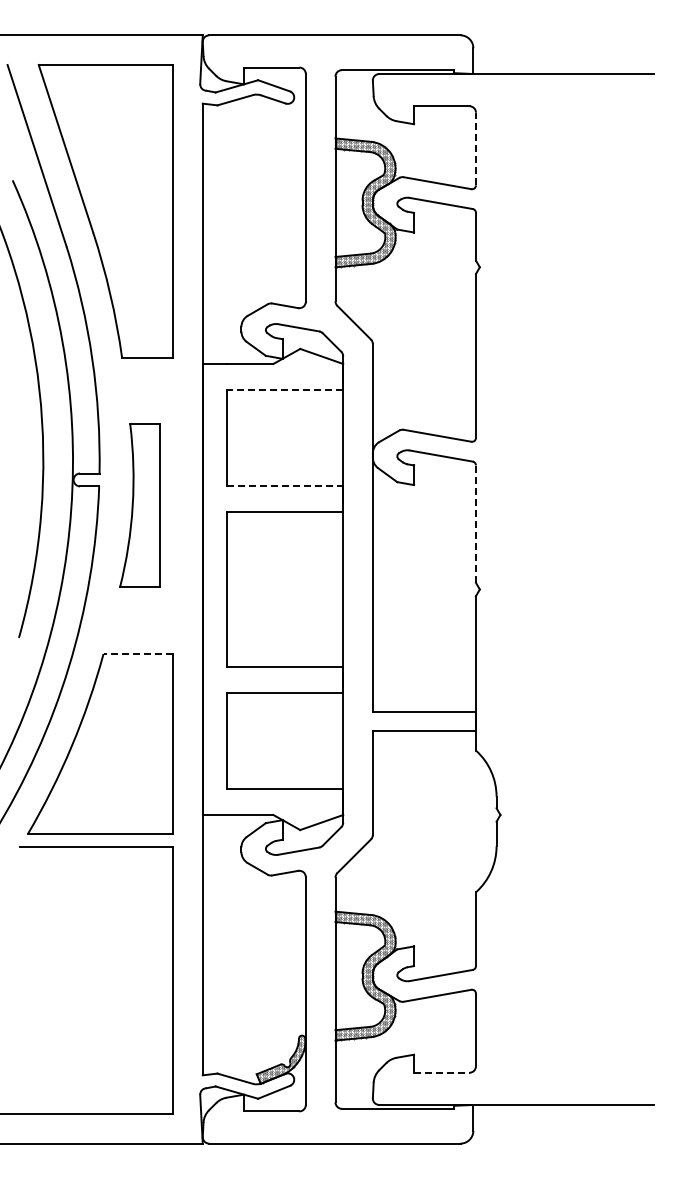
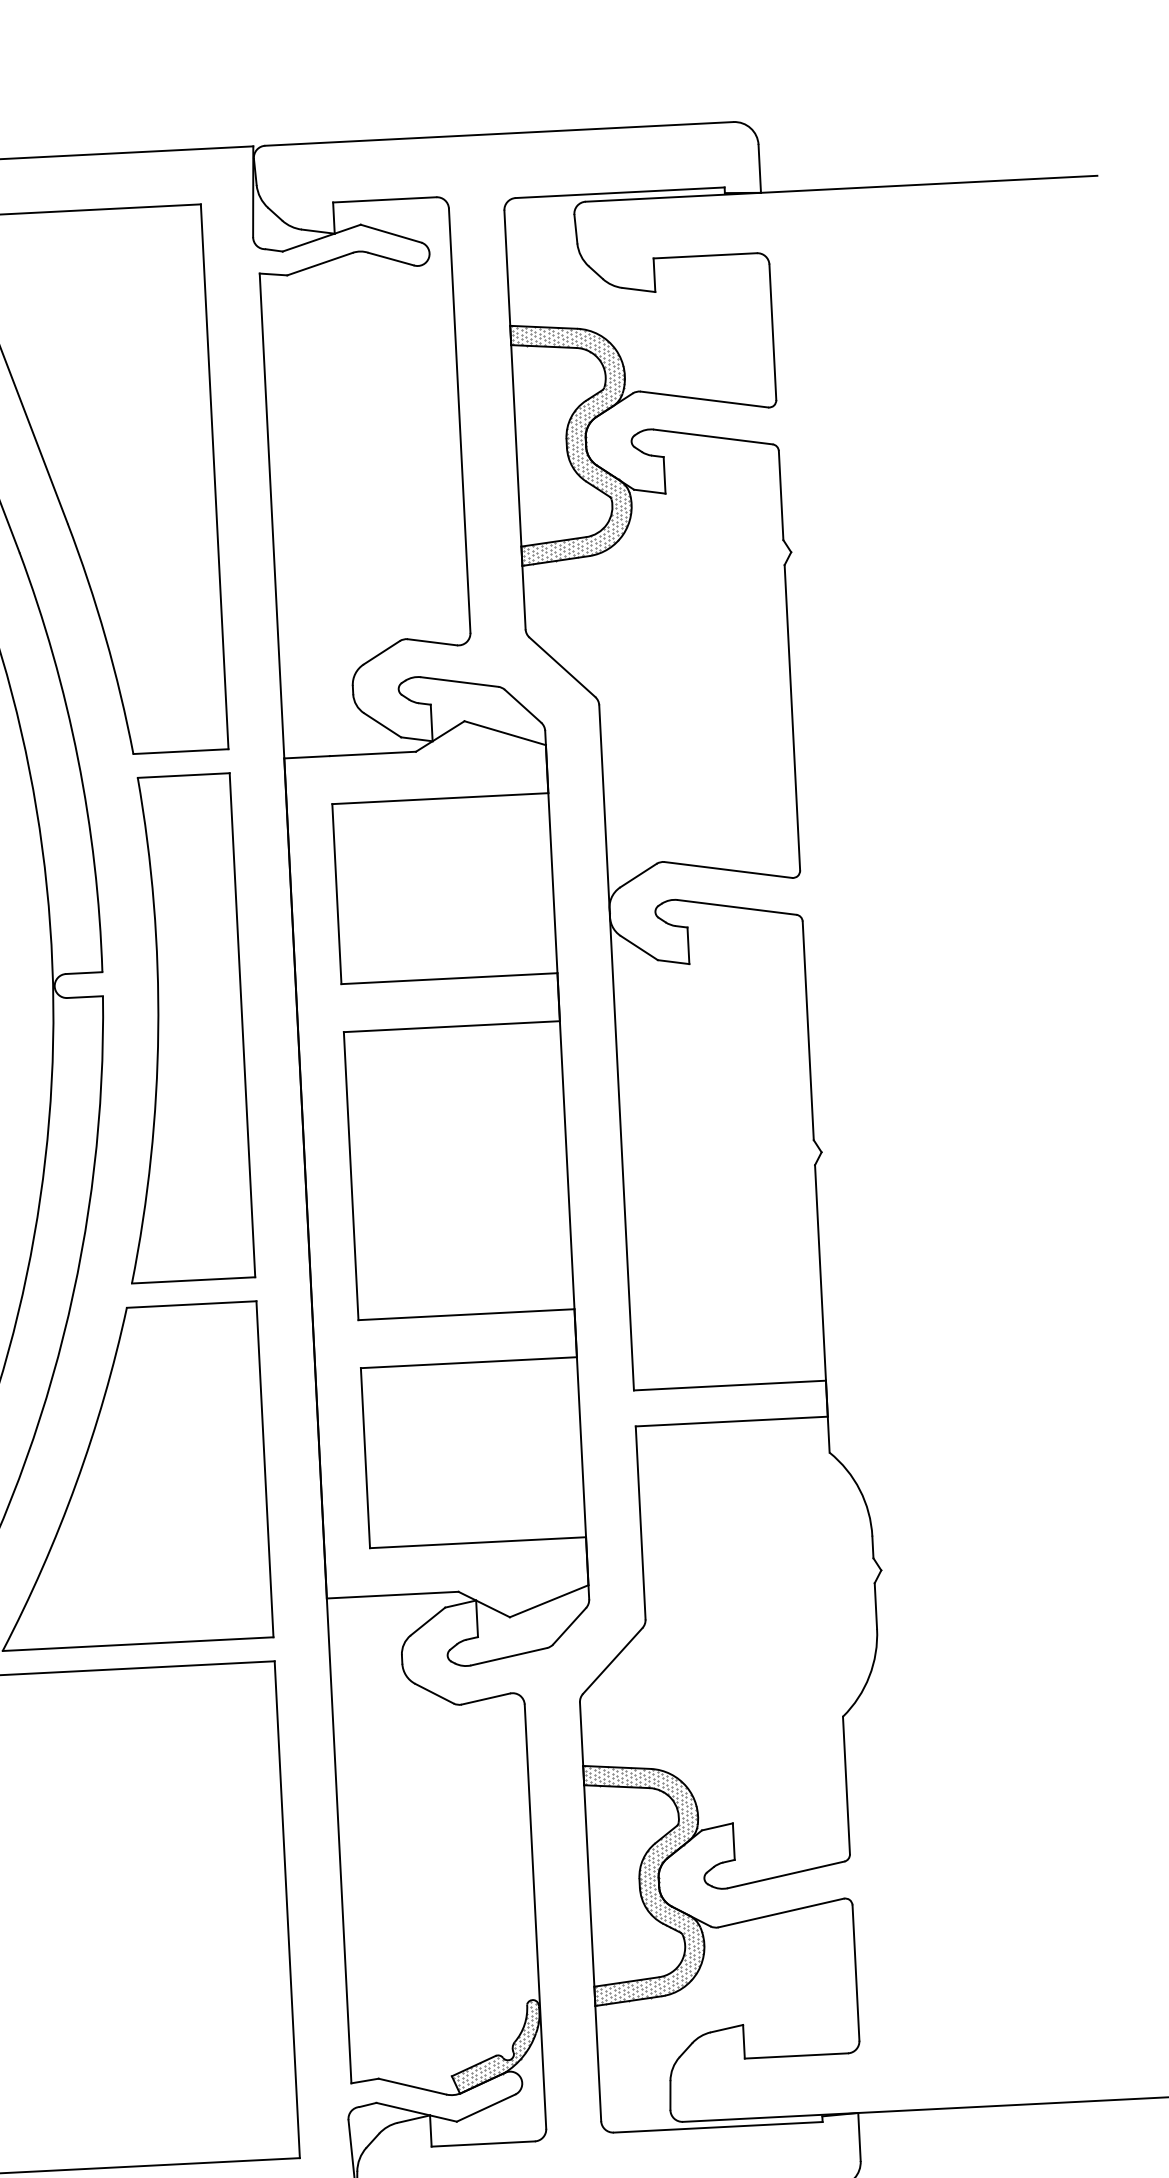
line: (475, 148) -> (771, 331), dashed -> solid
line: (285, 389) -> (440, 798), dashed -> solid
line: (285, 486) -> (449, 978), dashed -> solid
part: (139, 505) -> (179, 1027), size x1.67
line: (475, 524) -> (807, 1031), dashed -> solid
line: (138, 653) -> (191, 1303), dashed -> solid
line: (441, 1072) -> (795, 2055), dashed -> solid

